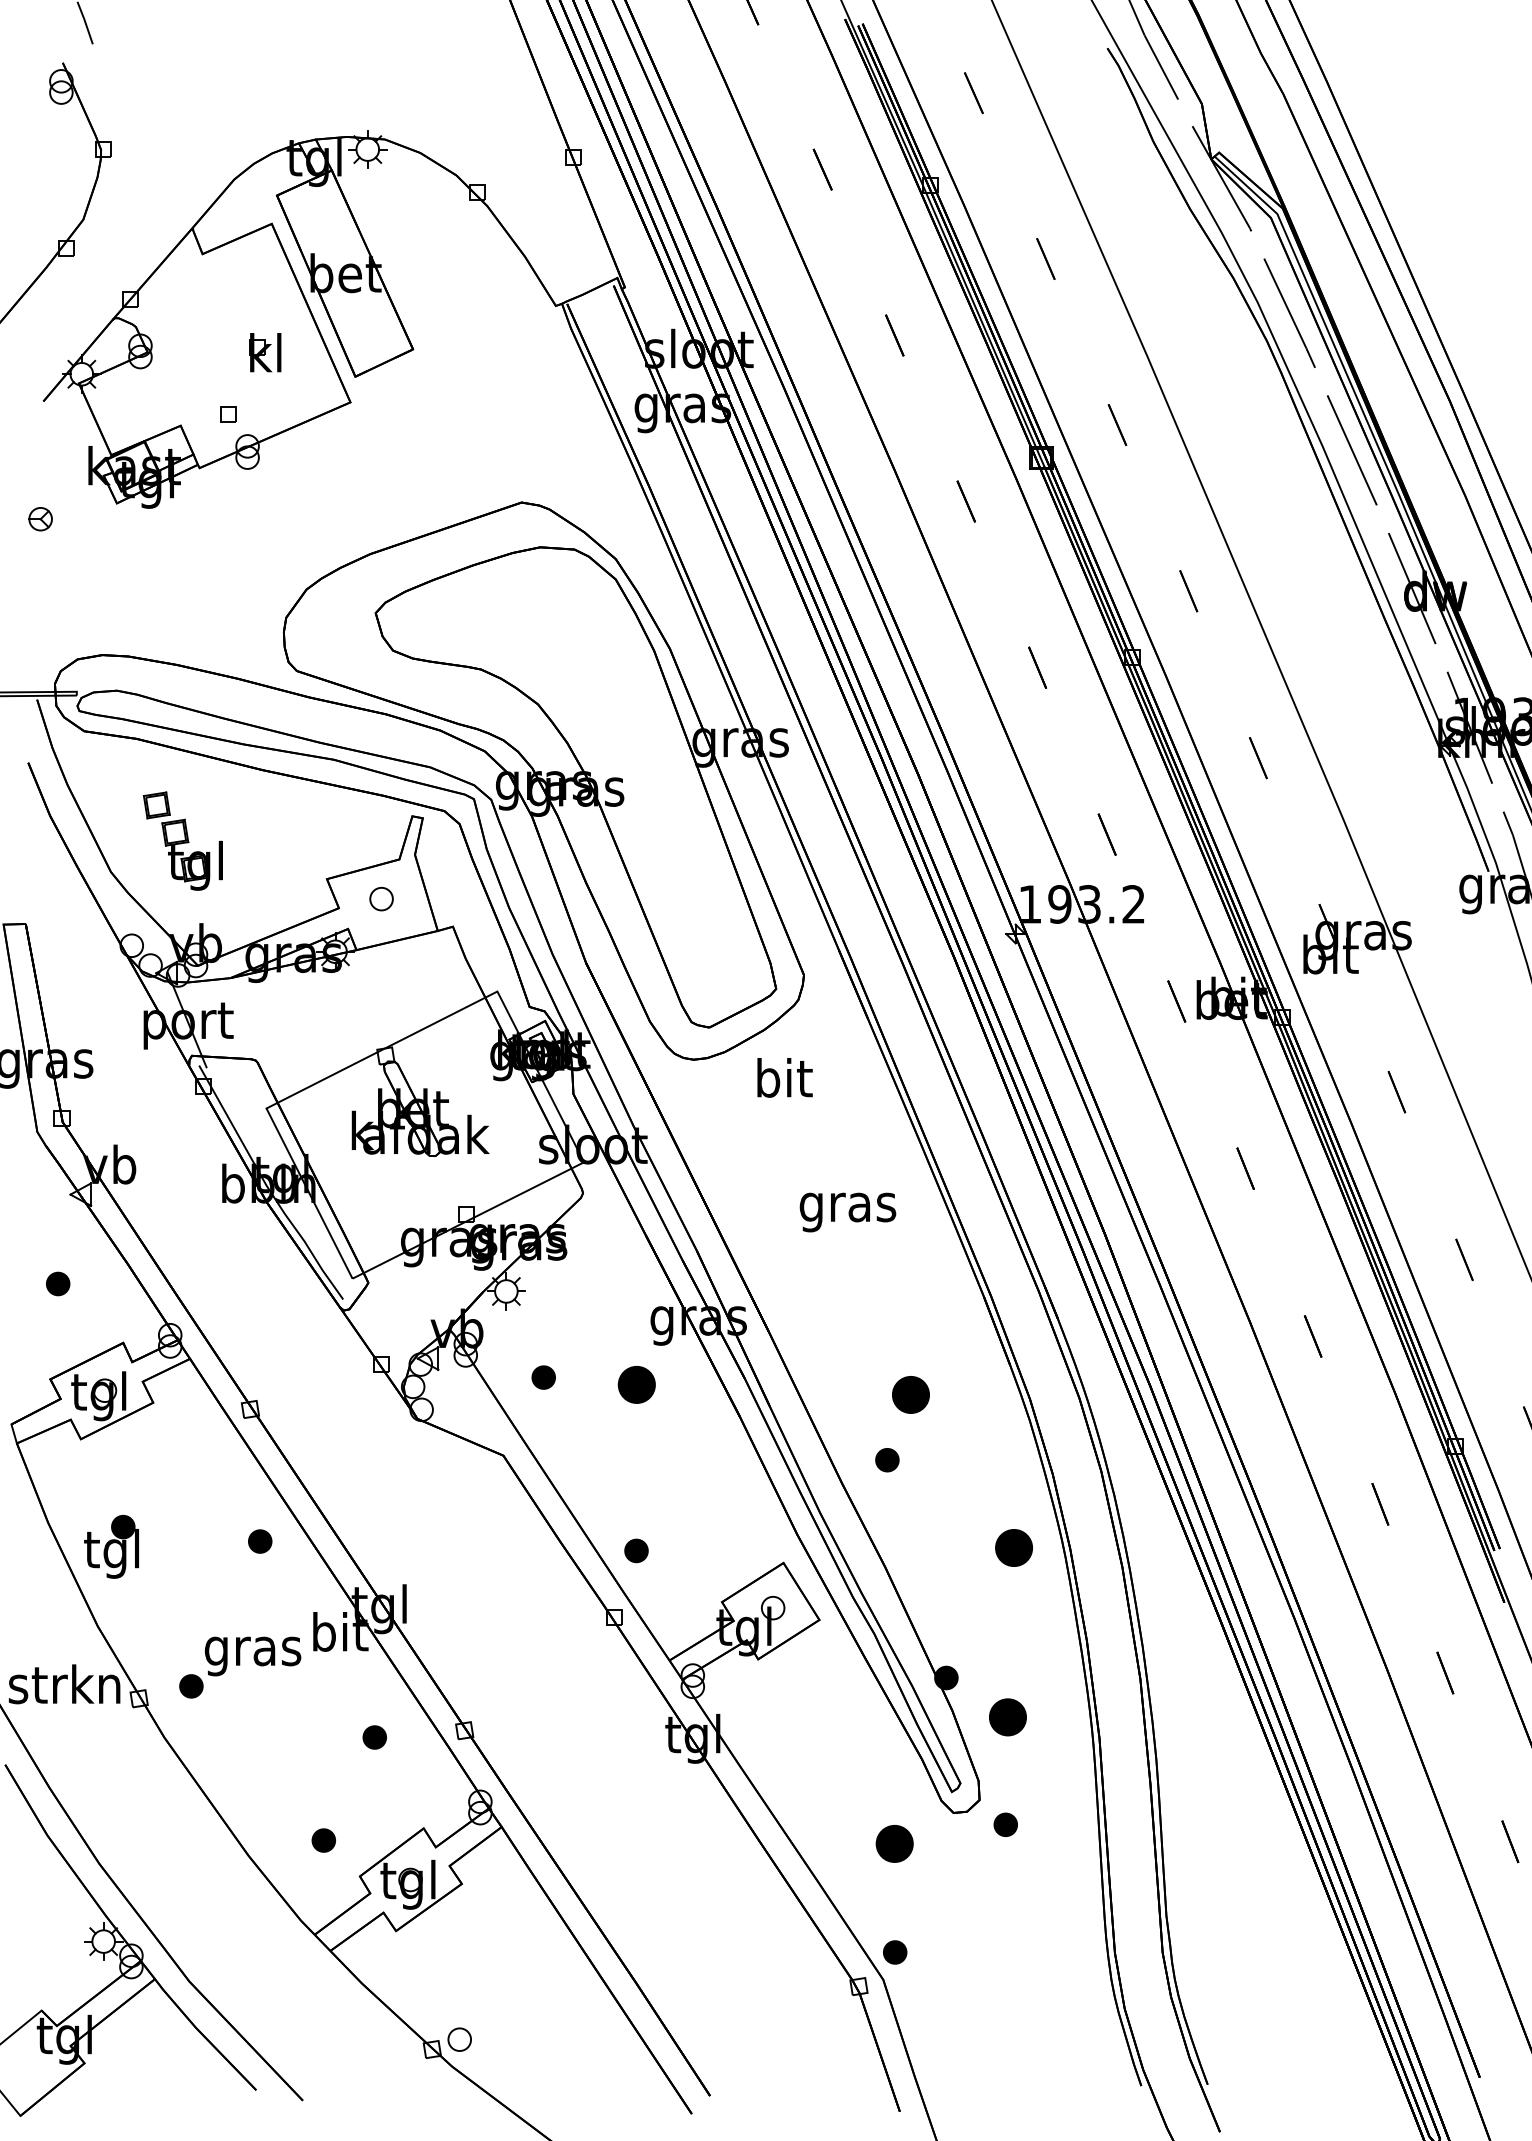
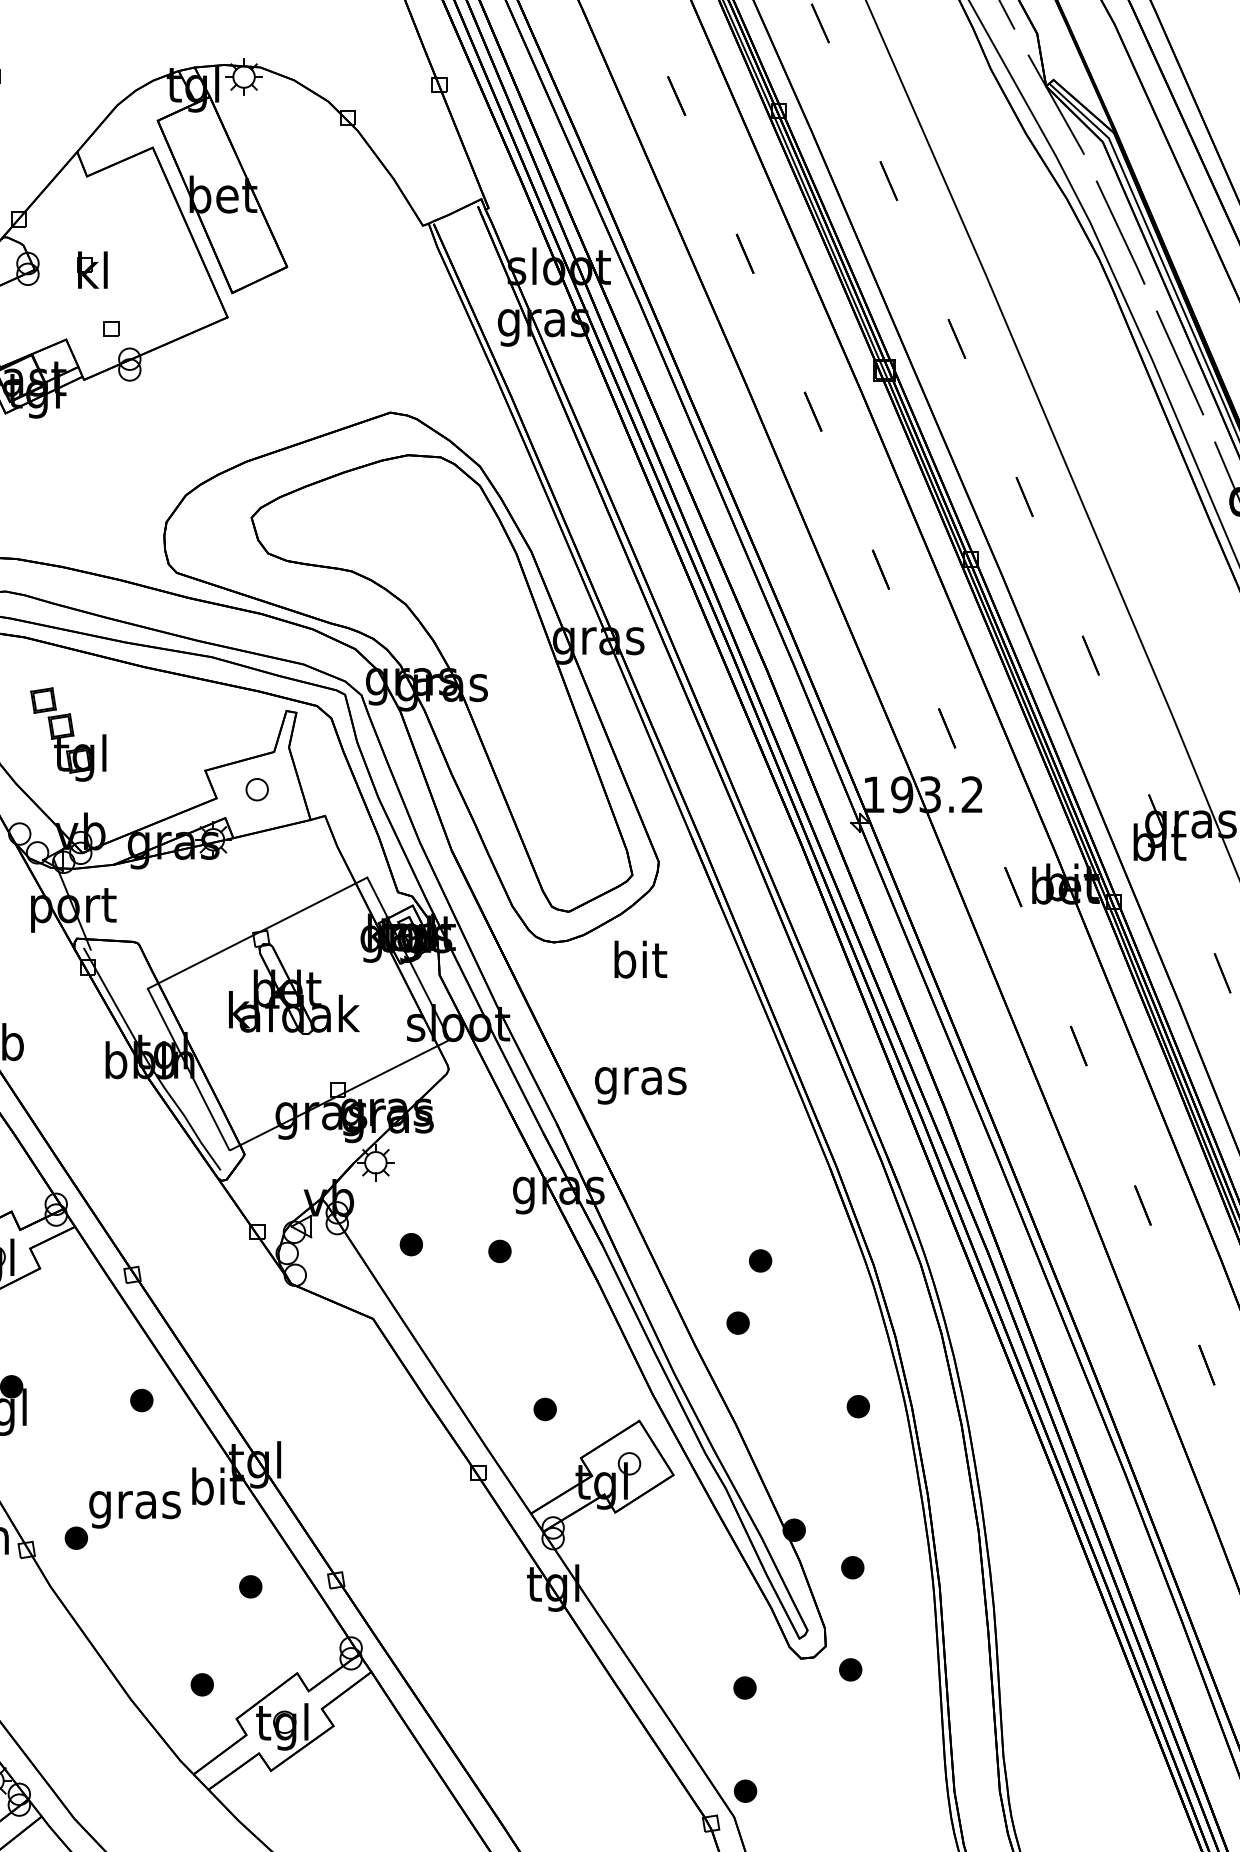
part: (265, 352) -> (92, 269), moved
text: (847, 1212) -> (640, 1085), moved
part: (636, 1384) -> (499, 1251), size x0.62
part: (910, 1394) -> (760, 1260), size x0.62
part: (1013, 1547) -> (858, 1406), size x0.62
part: (636, 1550) -> (545, 1409), moved
part: (1007, 1717) -> (852, 1567), size x0.62
part: (894, 1843) -> (744, 1687), size x0.62

